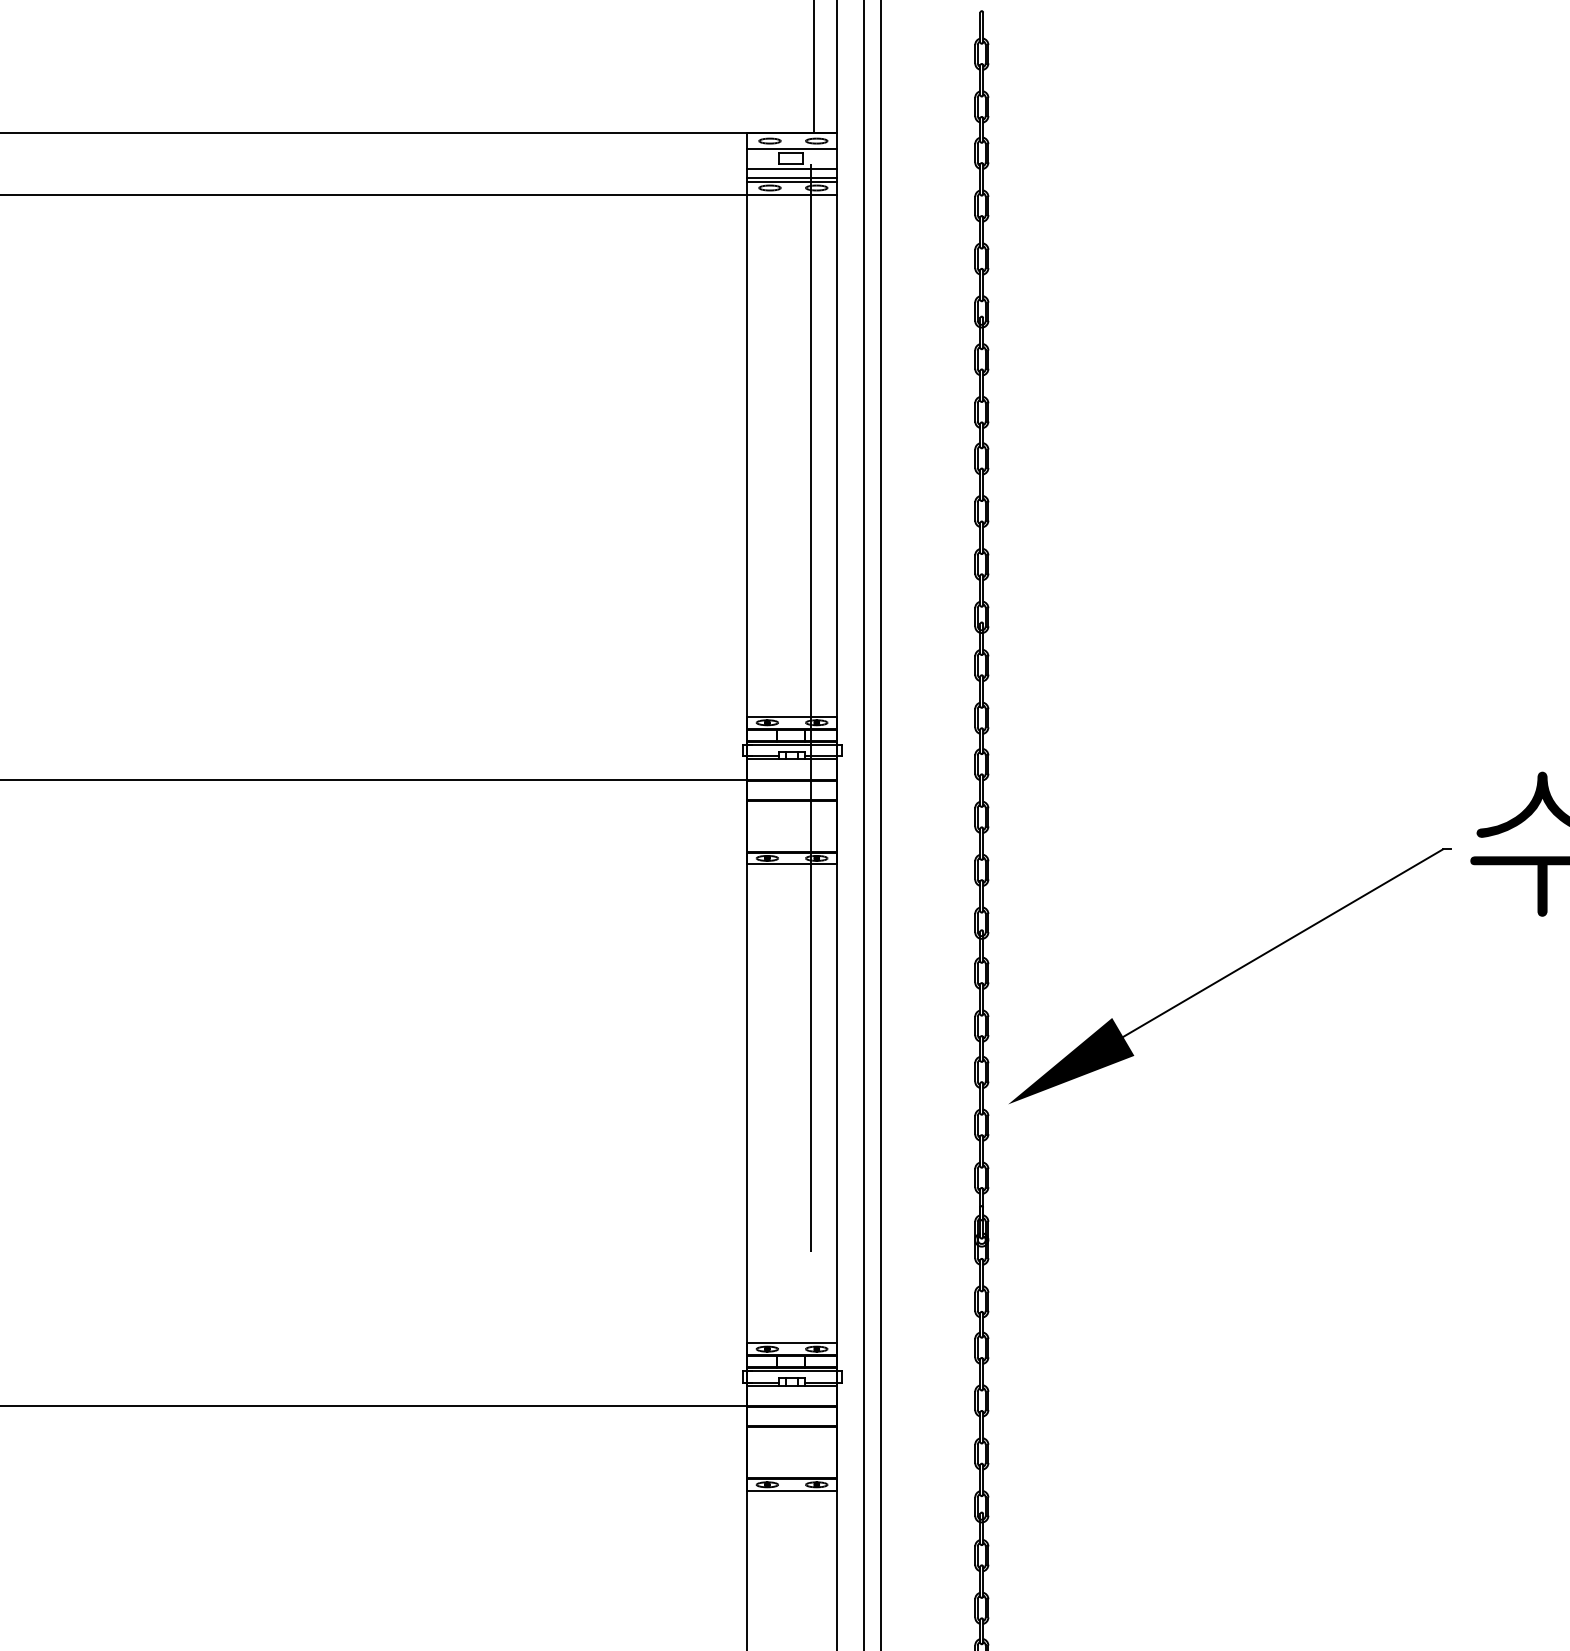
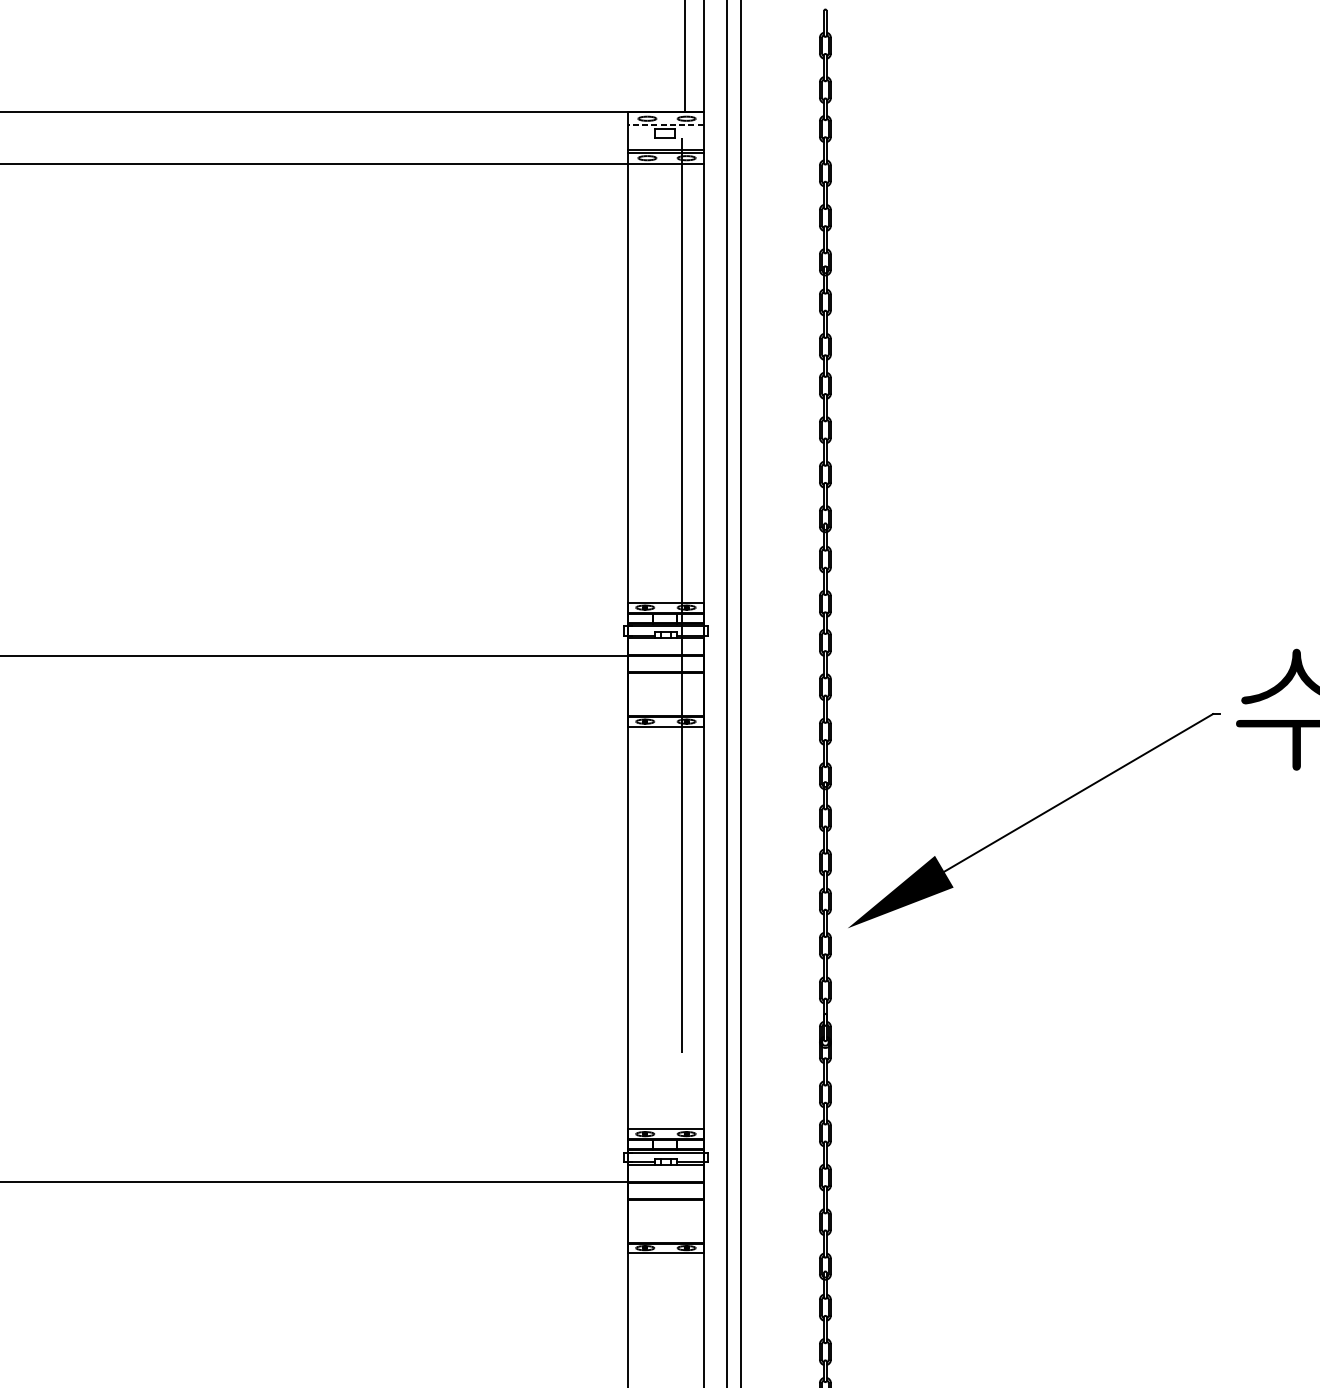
line: (792, 148) -> (666, 124), solid -> dashed
line: (791, 169) -> (665, 142), removed

